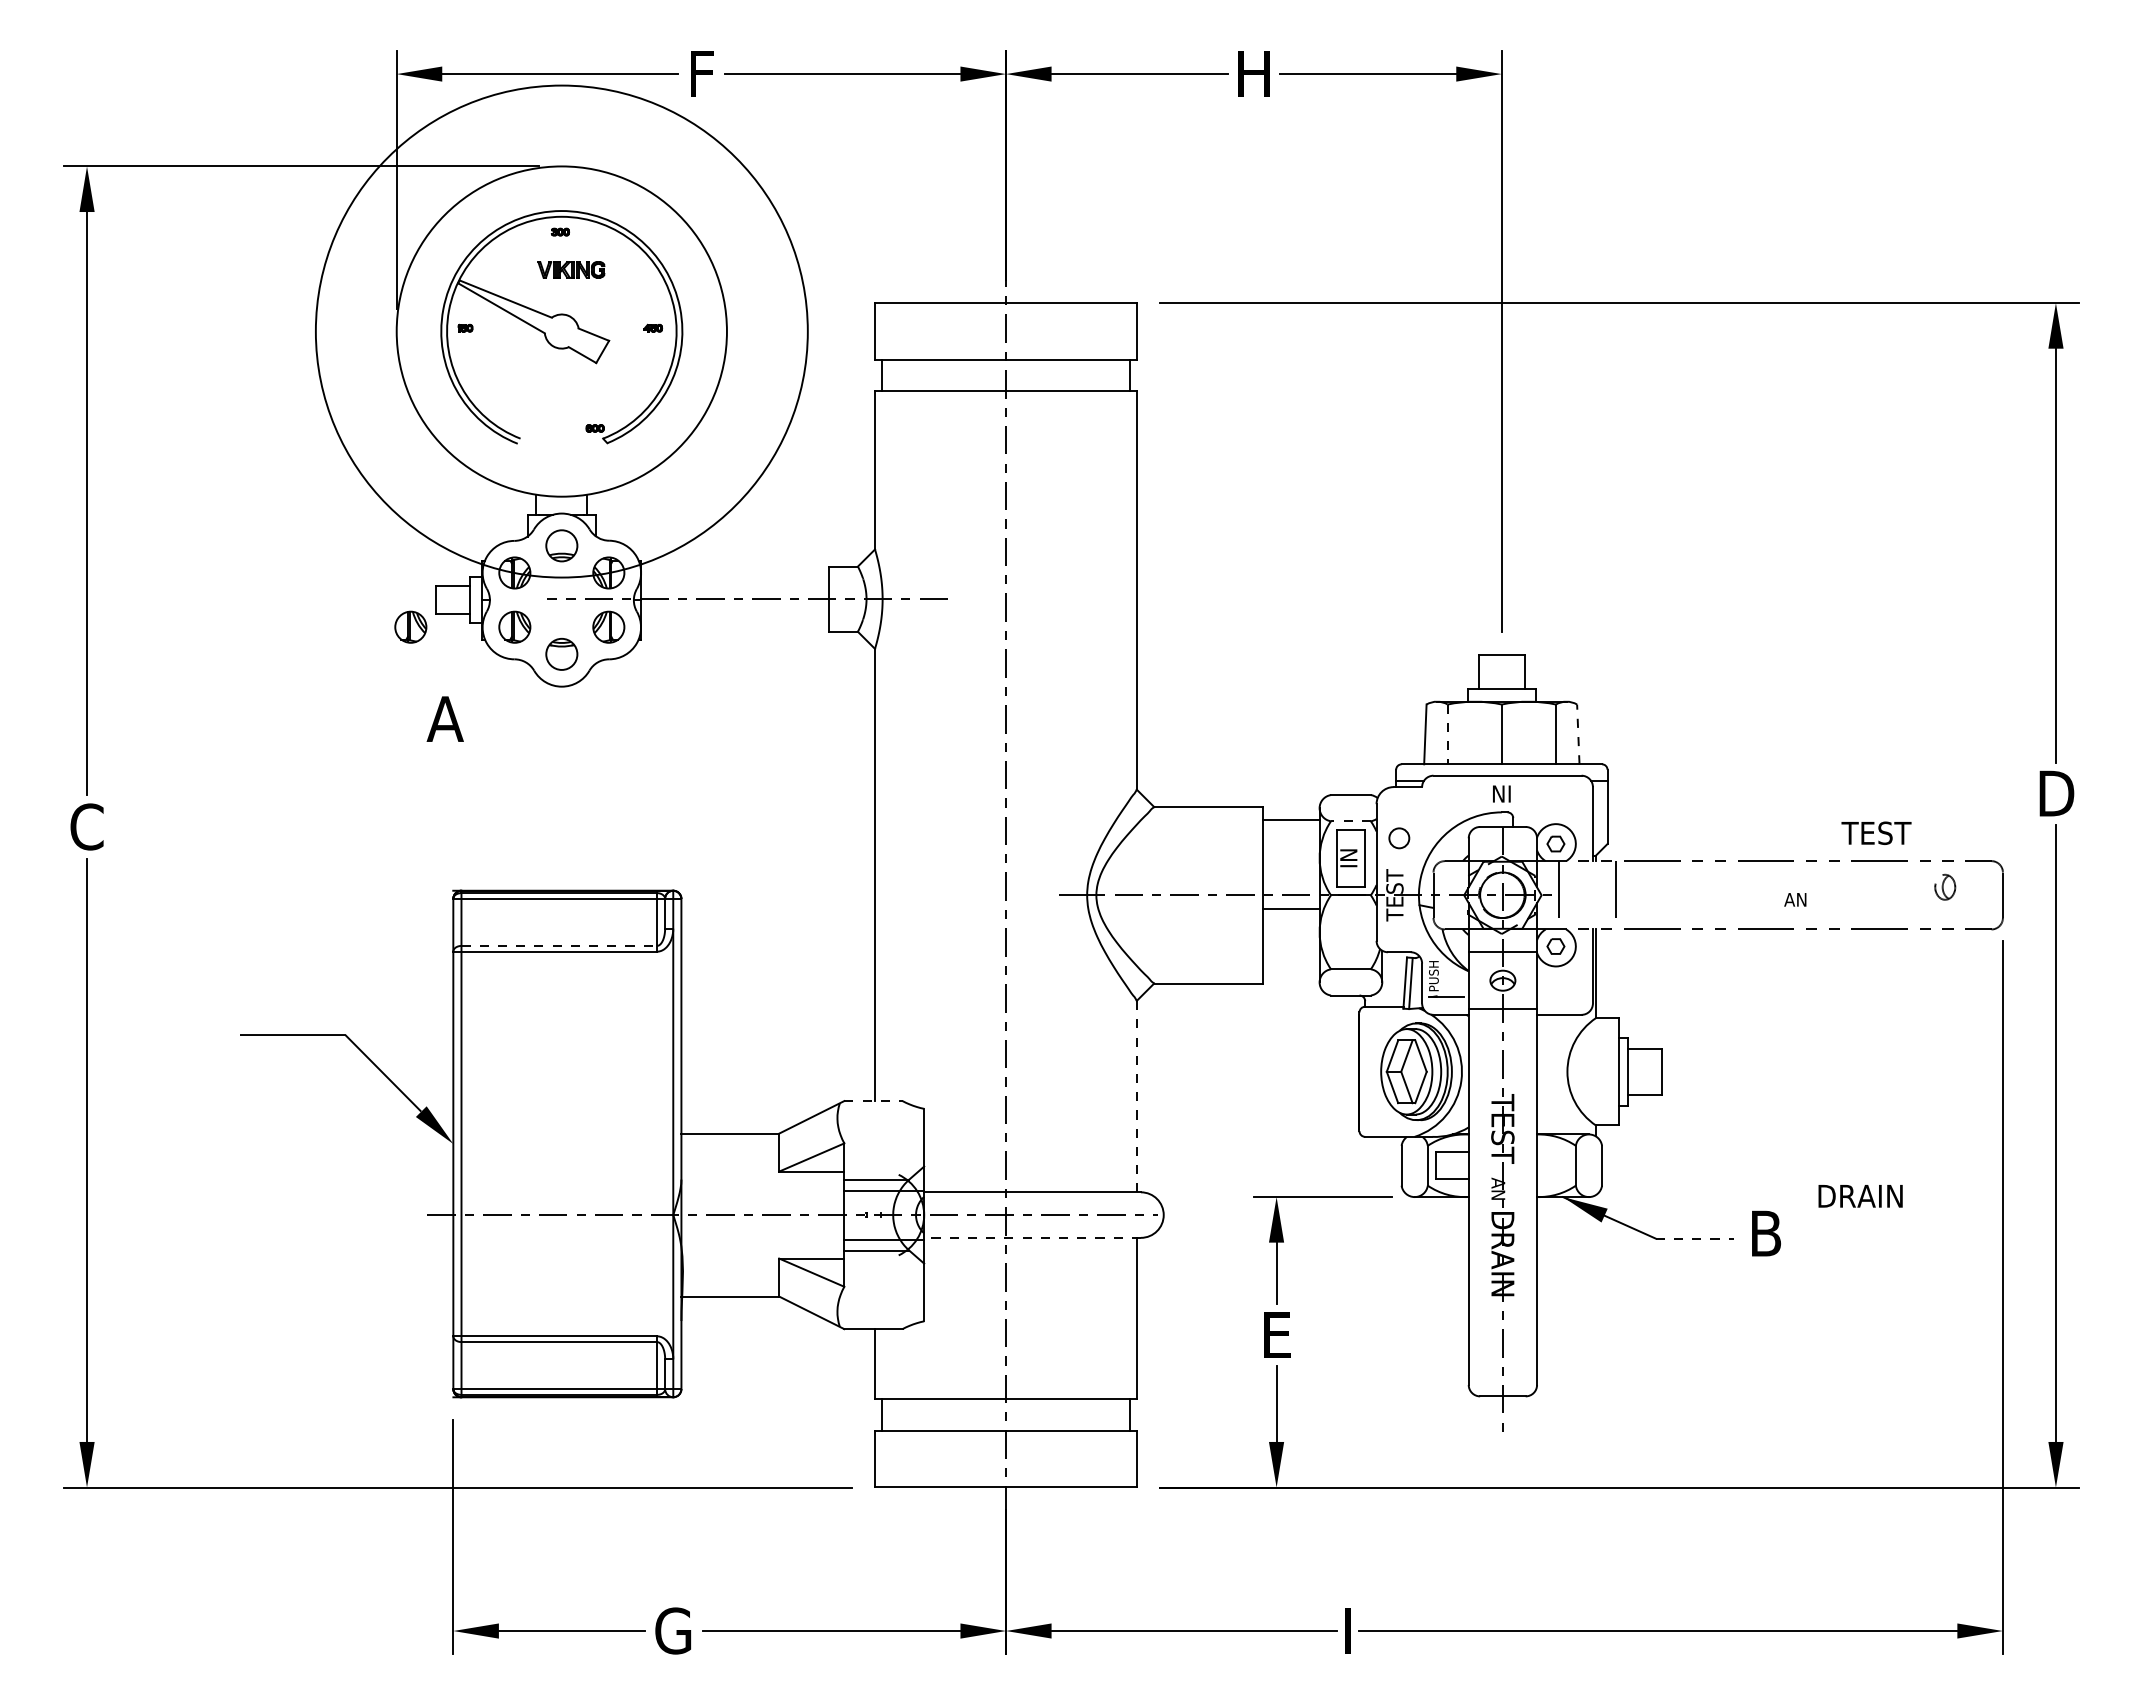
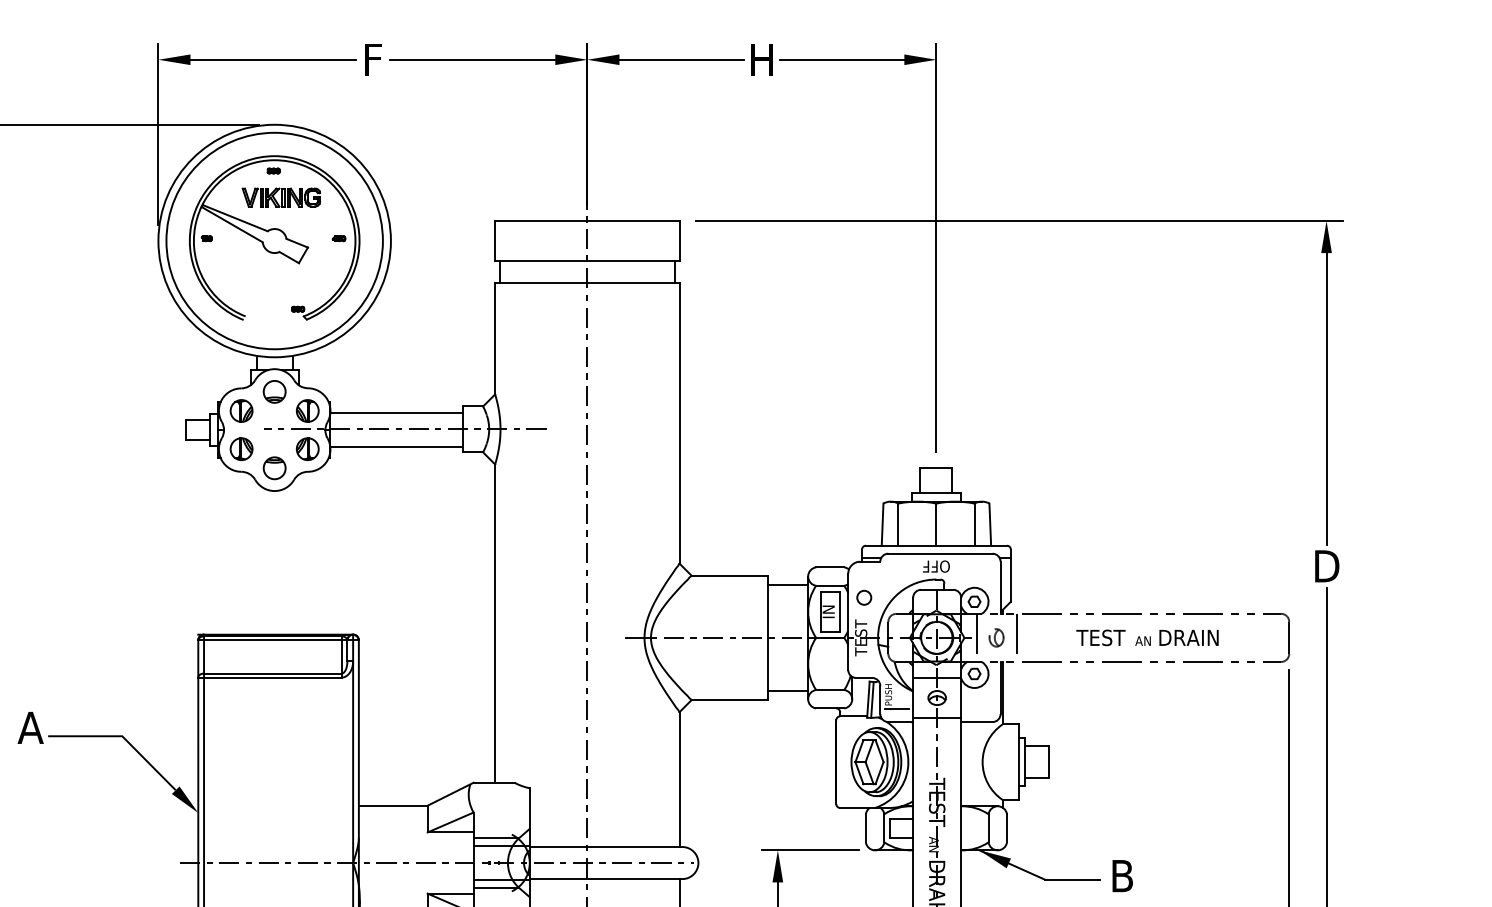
part: (571, 269) -> (281, 197), size x1.67
circle: (561, 331) -> (274, 240), size x0.62
line: (735, 575) -> (396, 412), added
line: (735, 624) -> (396, 447), added
part: (410, 626) -> (168, 448), removed
text: (444, 718) -> (30, 727), moved
line: (1447, 734) -> (898, 524), dashed -> solid
line: (1578, 734) -> (990, 524), dashed -> solid
text: (1501, 793) -> (936, 566), IN -> OFF
line: (1350, 821) -> (829, 585), dashed -> solid
text: (1876, 832) -> (1100, 637), moved
part: (1945, 886) -> (996, 637), moved
line: (1290, 908) -> (787, 690), moved
line: (559, 945) -> (273, 673), dashed -> solid
line: (1136, 1096) -> (679, 779), dashed -> solid
line: (873, 1101) -> (494, 783), dashed -> solid
text: (1860, 1196) -> (1188, 638), moved
line: (1032, 1237) -> (606, 878), dashed -> solid
line: (1695, 1238) -> (1072, 879), dashed -> solid

